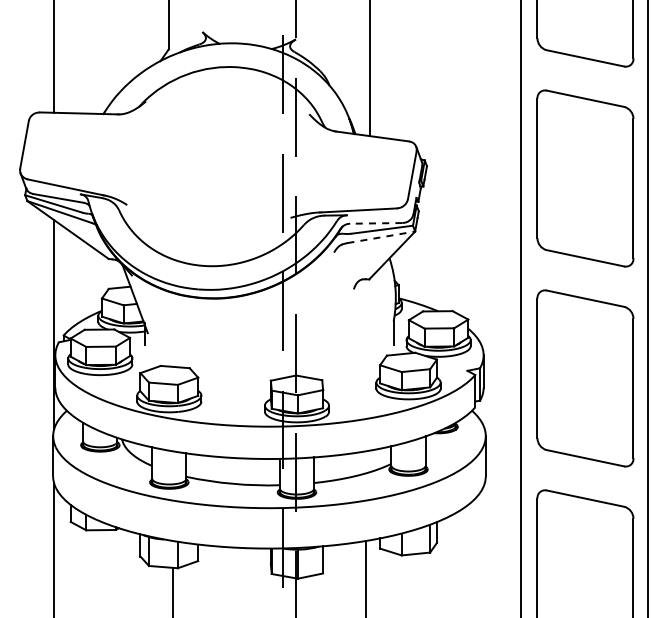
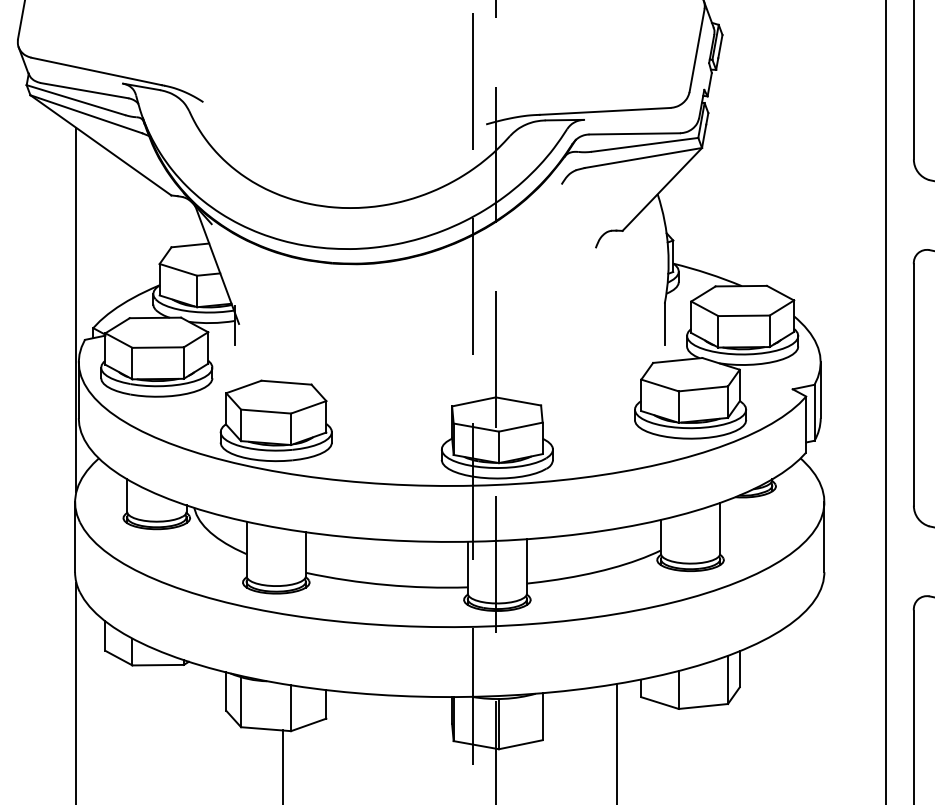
line: (375, 223) -> (633, 134), dashed -> solid
line: (381, 237) -> (643, 158), dashed -> solid

